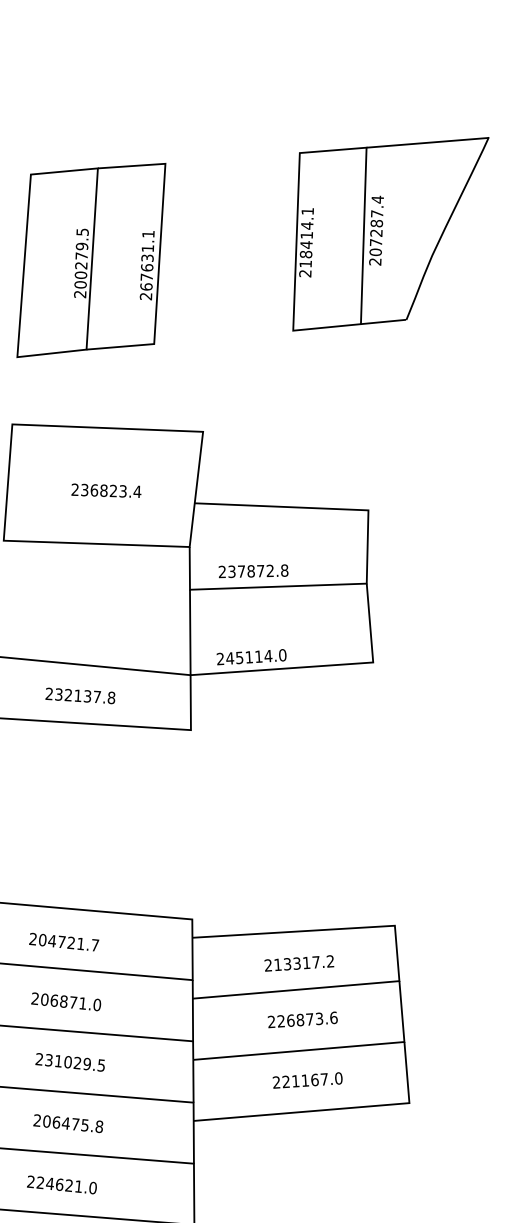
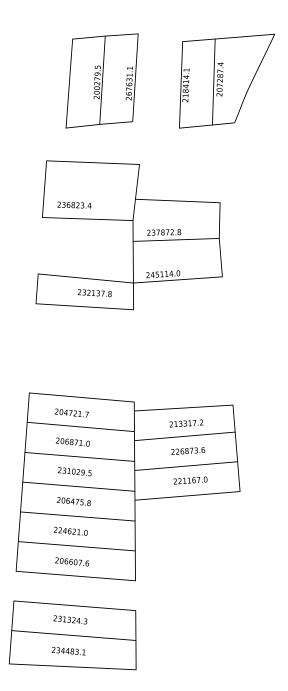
text: (389, 232) -> (226, 80), moved
text: (90, 259) -> (101, 80), moved
text: (106, 489) -> (74, 204), moved
text: (79, 696) -> (94, 293), moved

